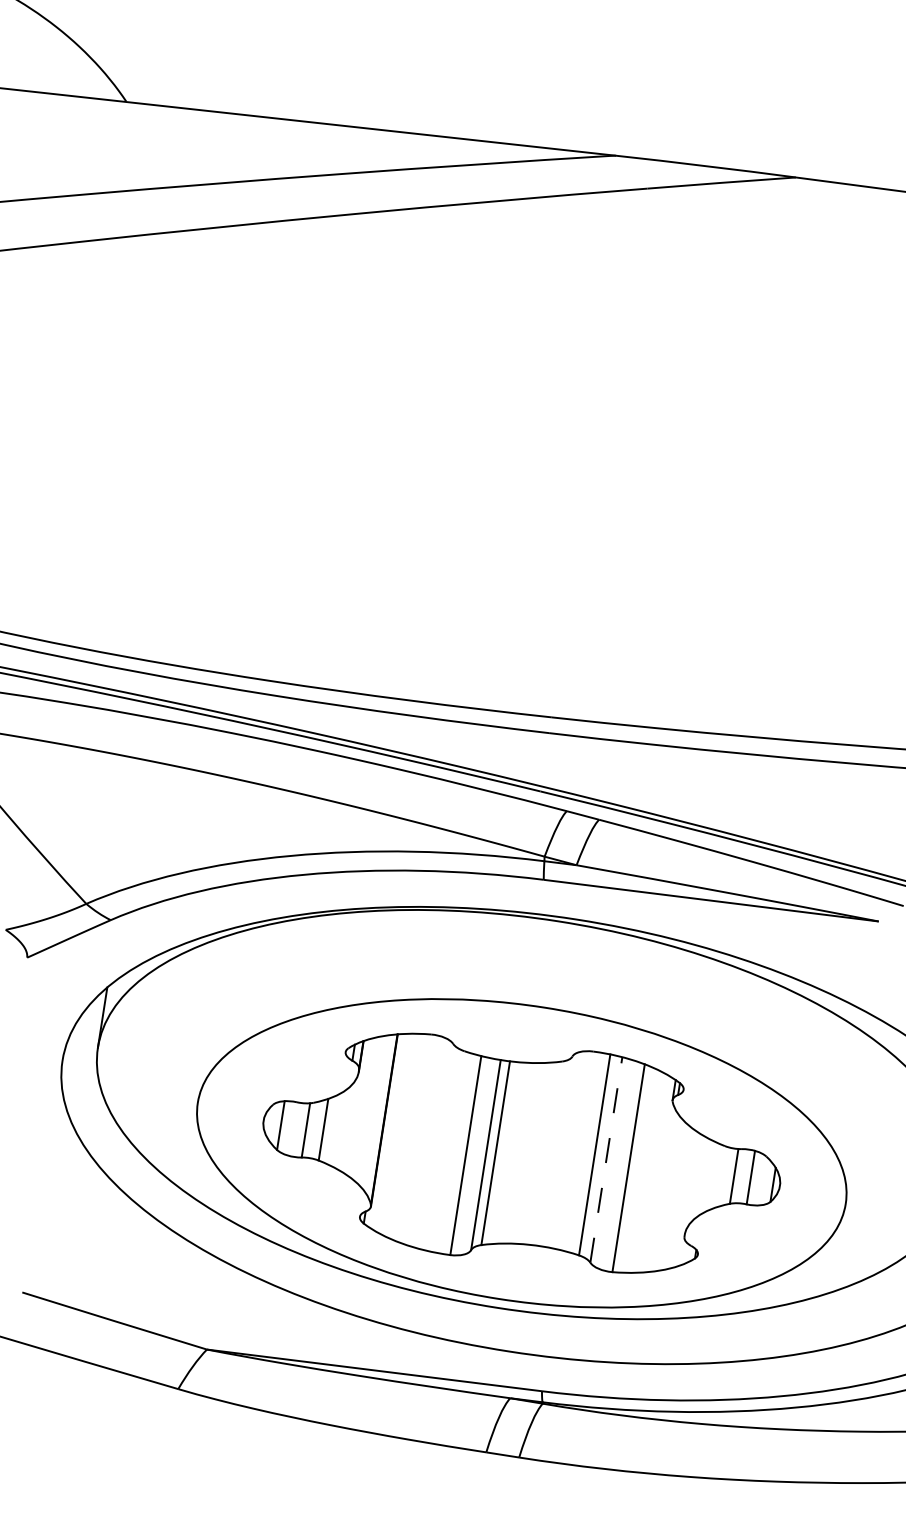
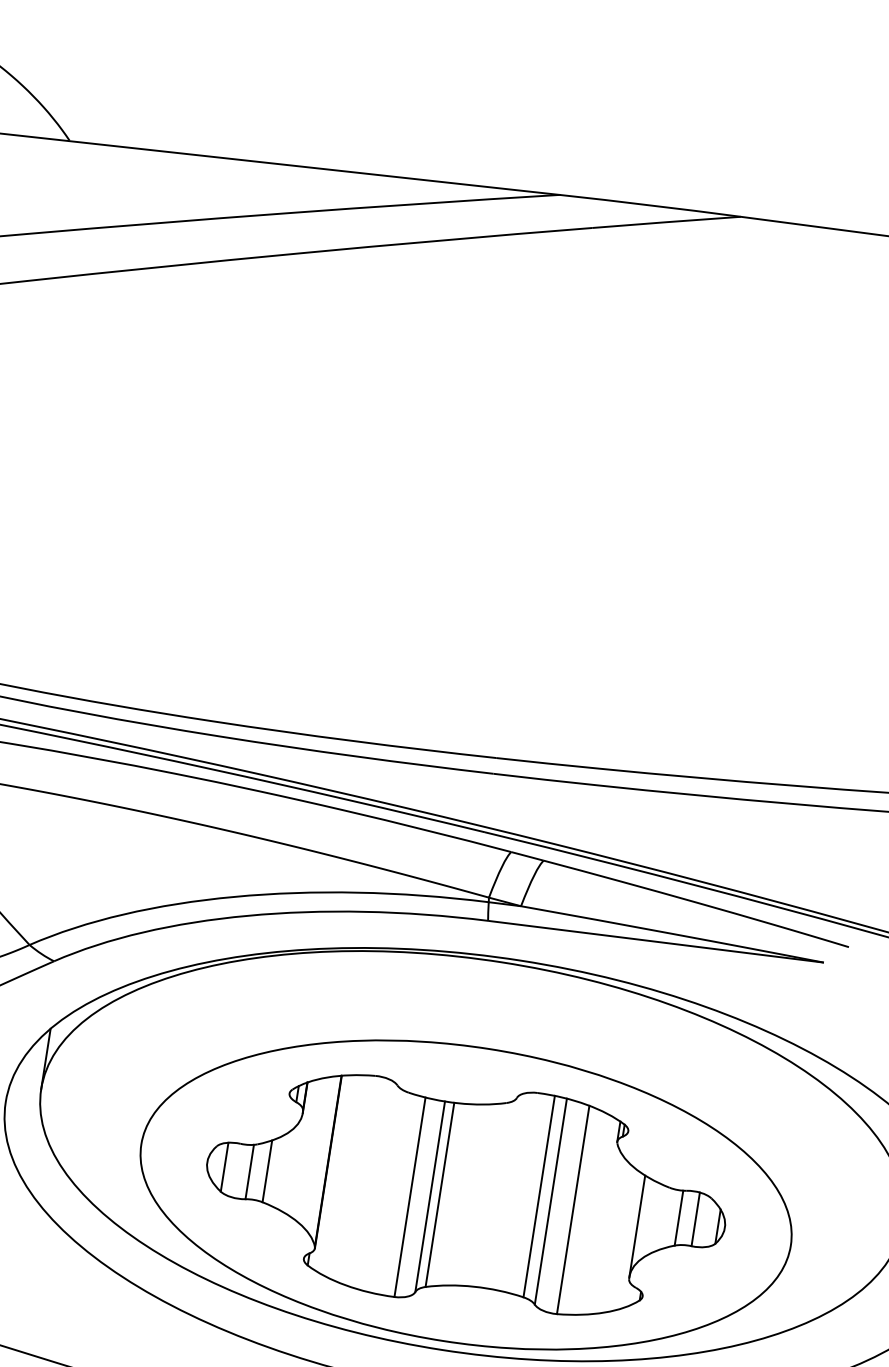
line: (606, 1159) -> (551, 1201), dashed -> solid
line: (692, 1184) -> (637, 1226), added

